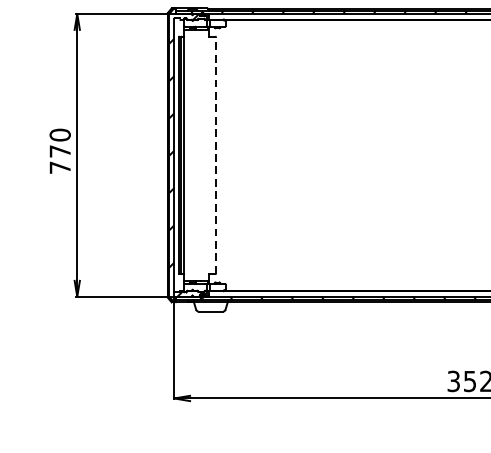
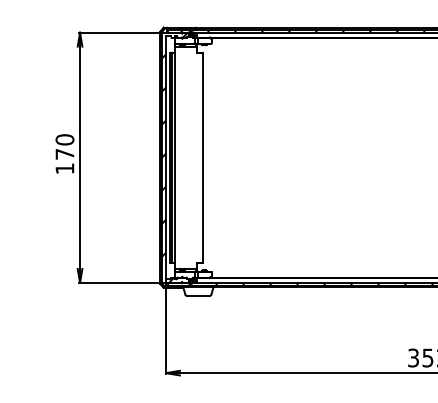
line: (215, 155) -> (202, 157), dashed -> solid
text: (59, 167) -> (64, 168), 770 -> 170

